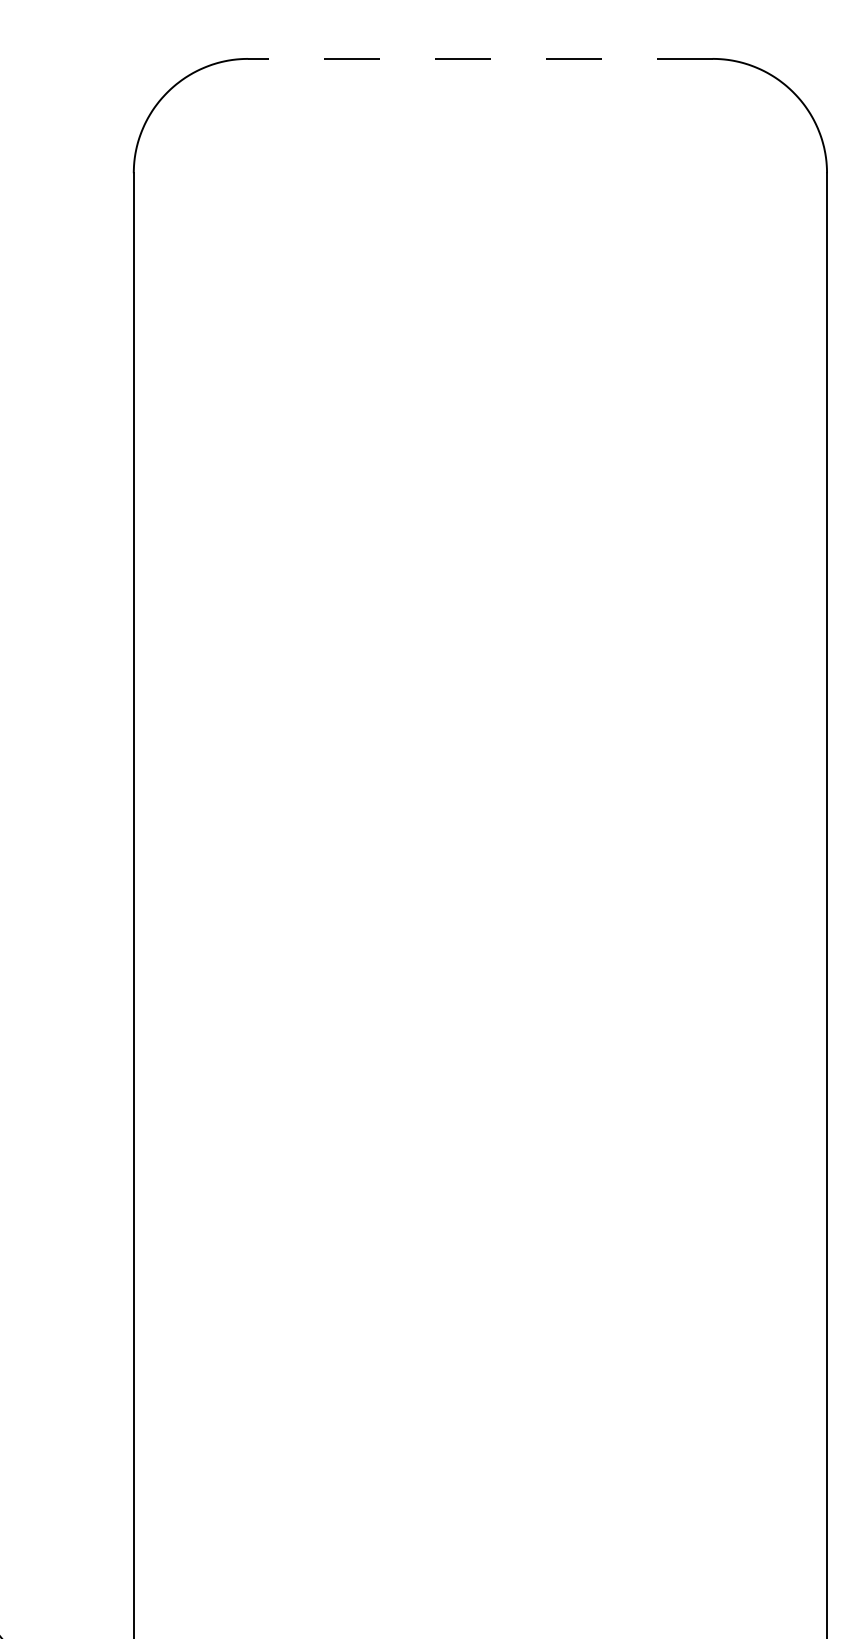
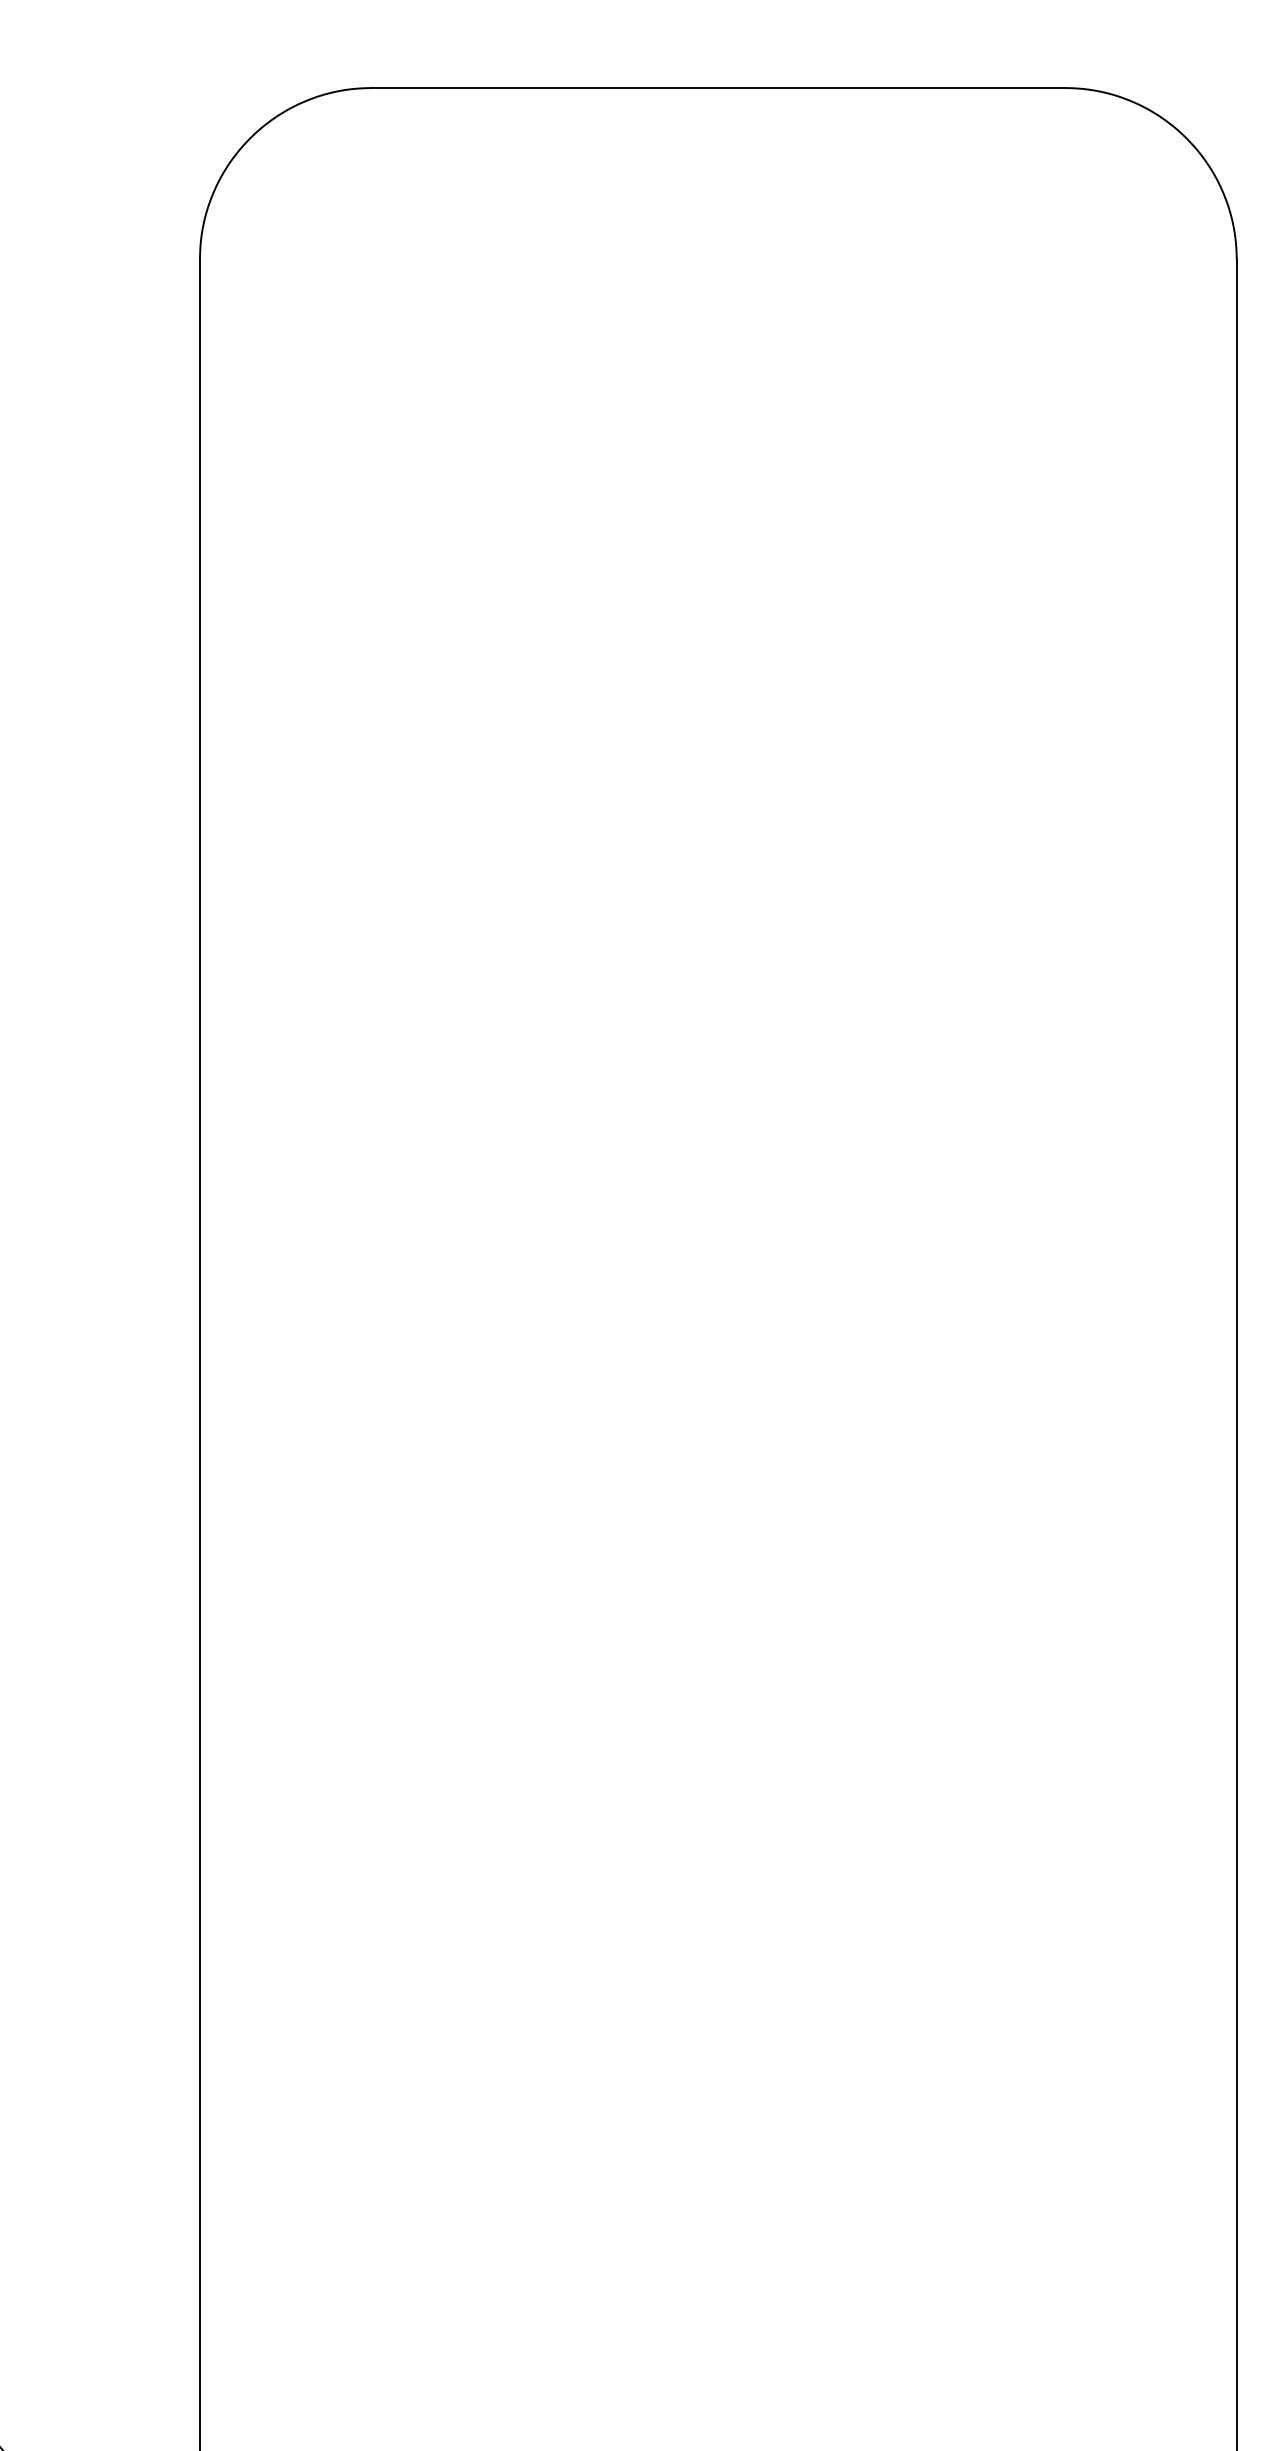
line: (479, 58) -> (716, 87), dashed -> solid

